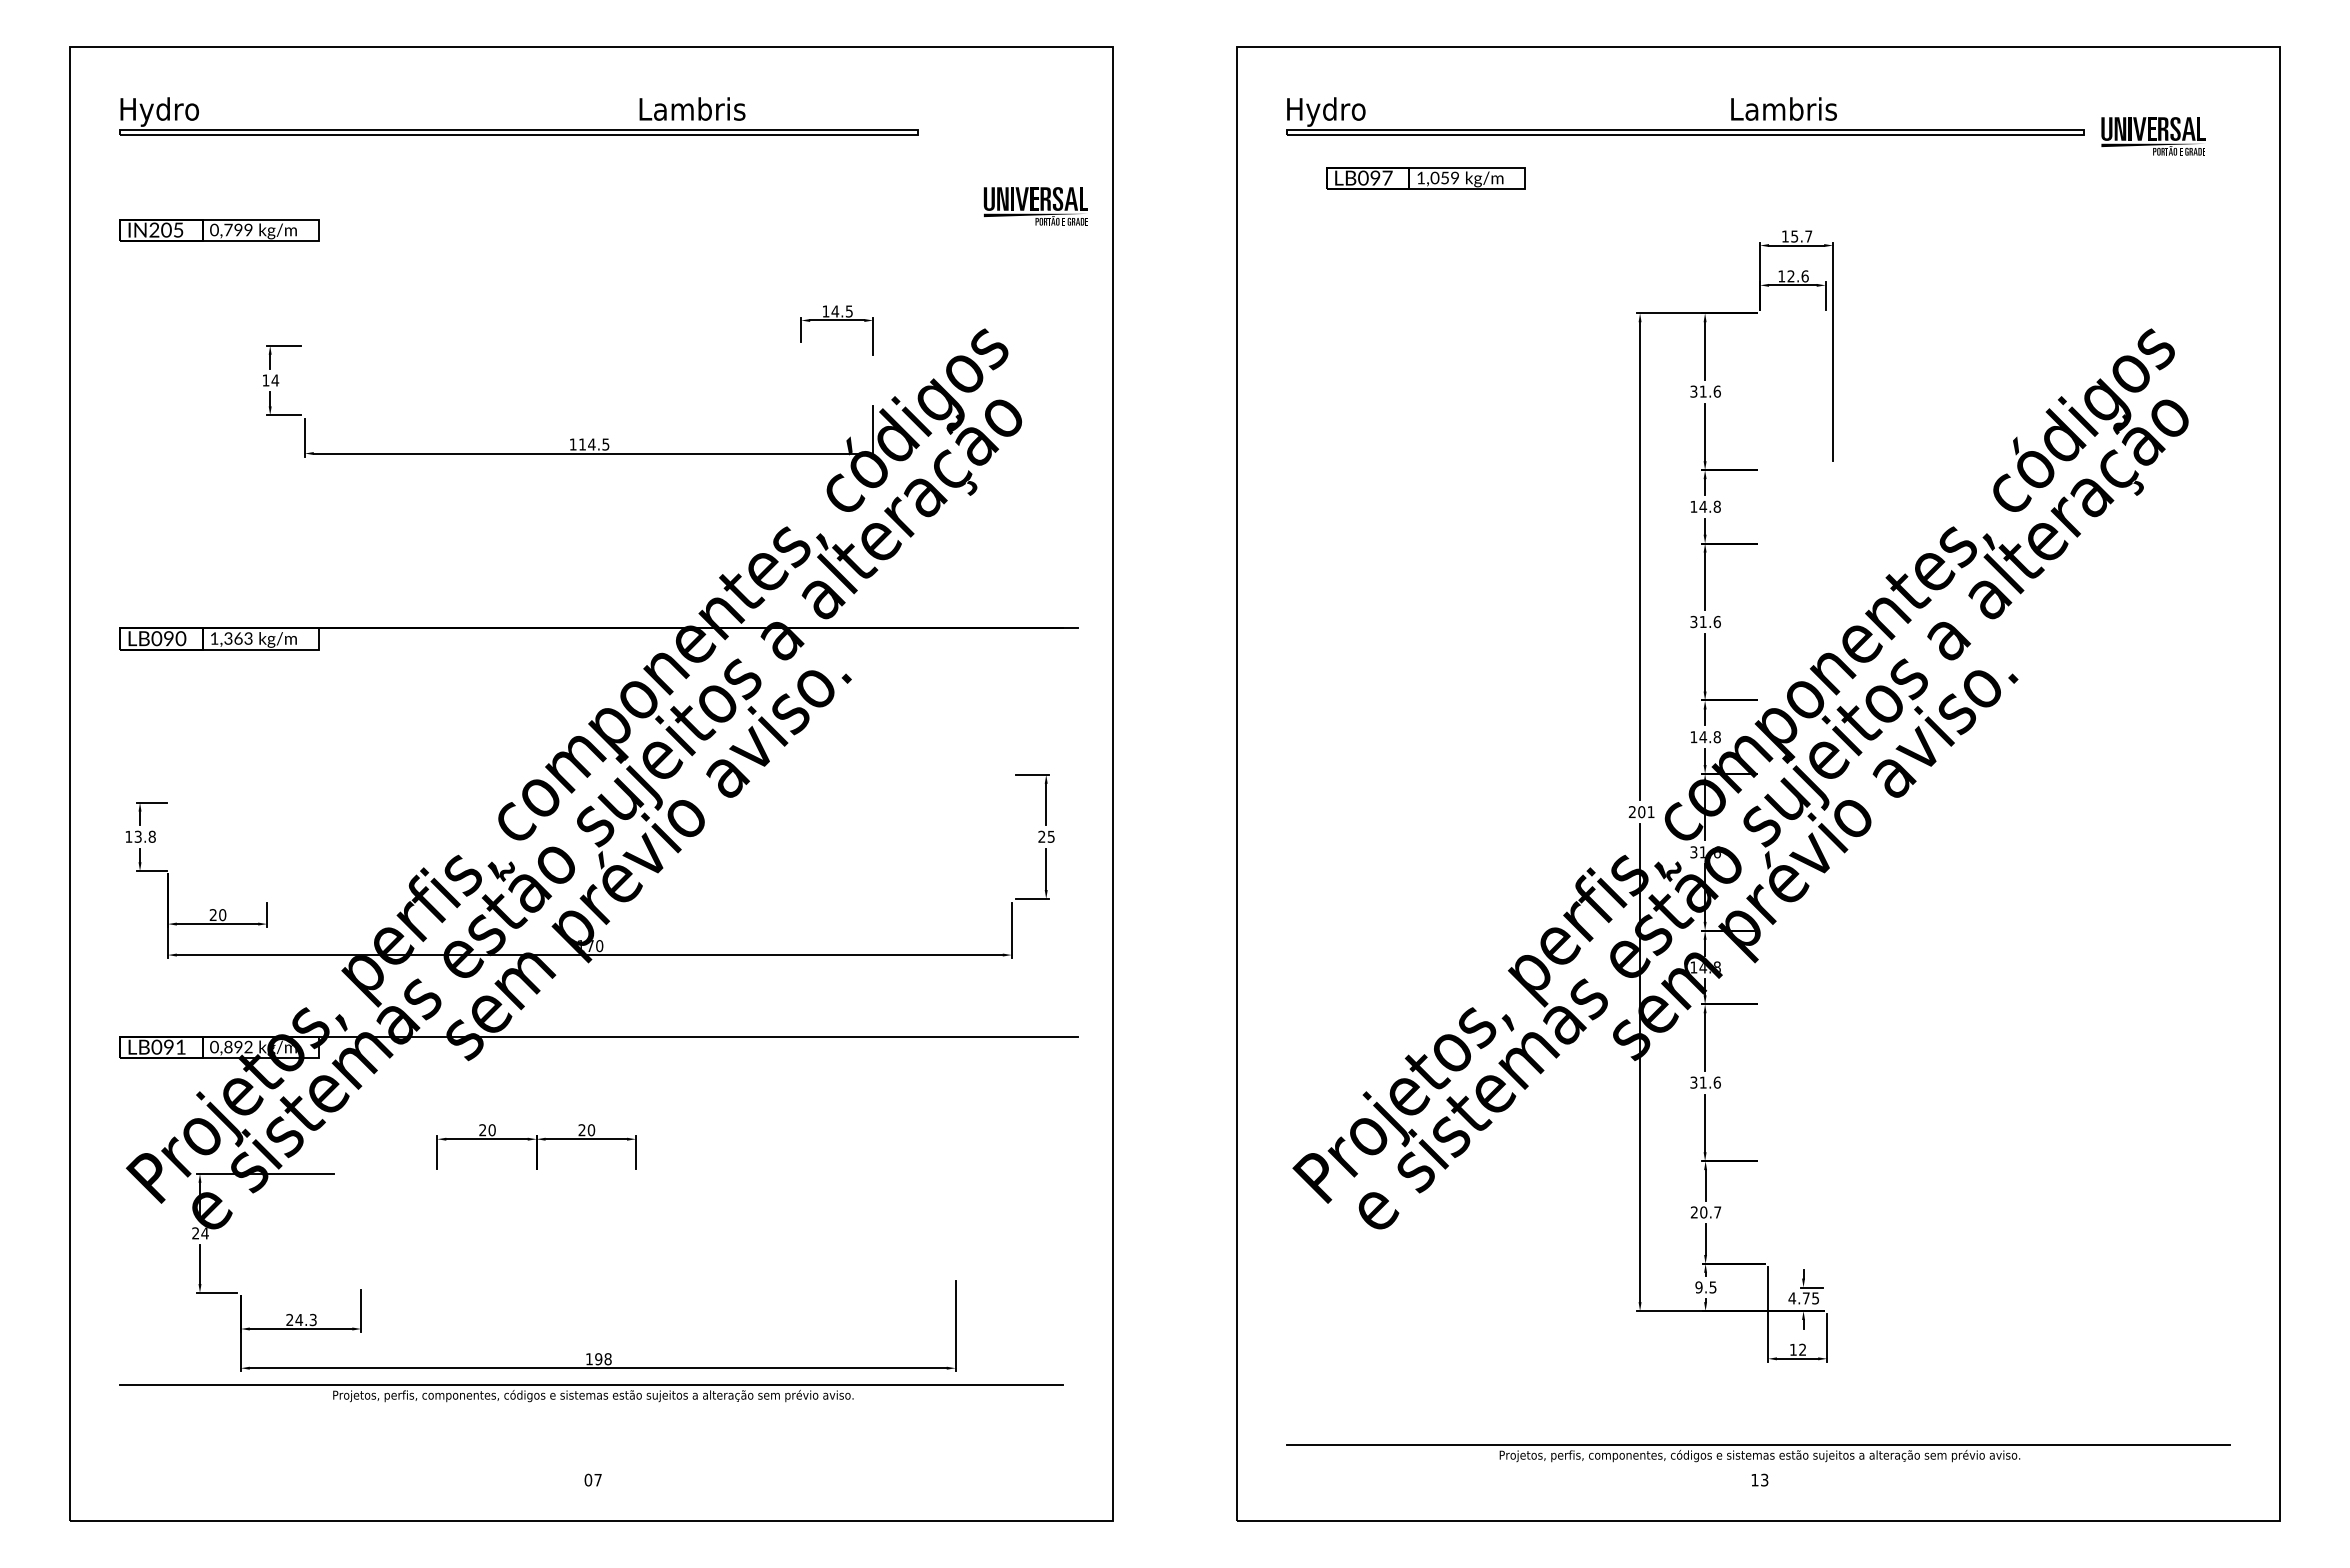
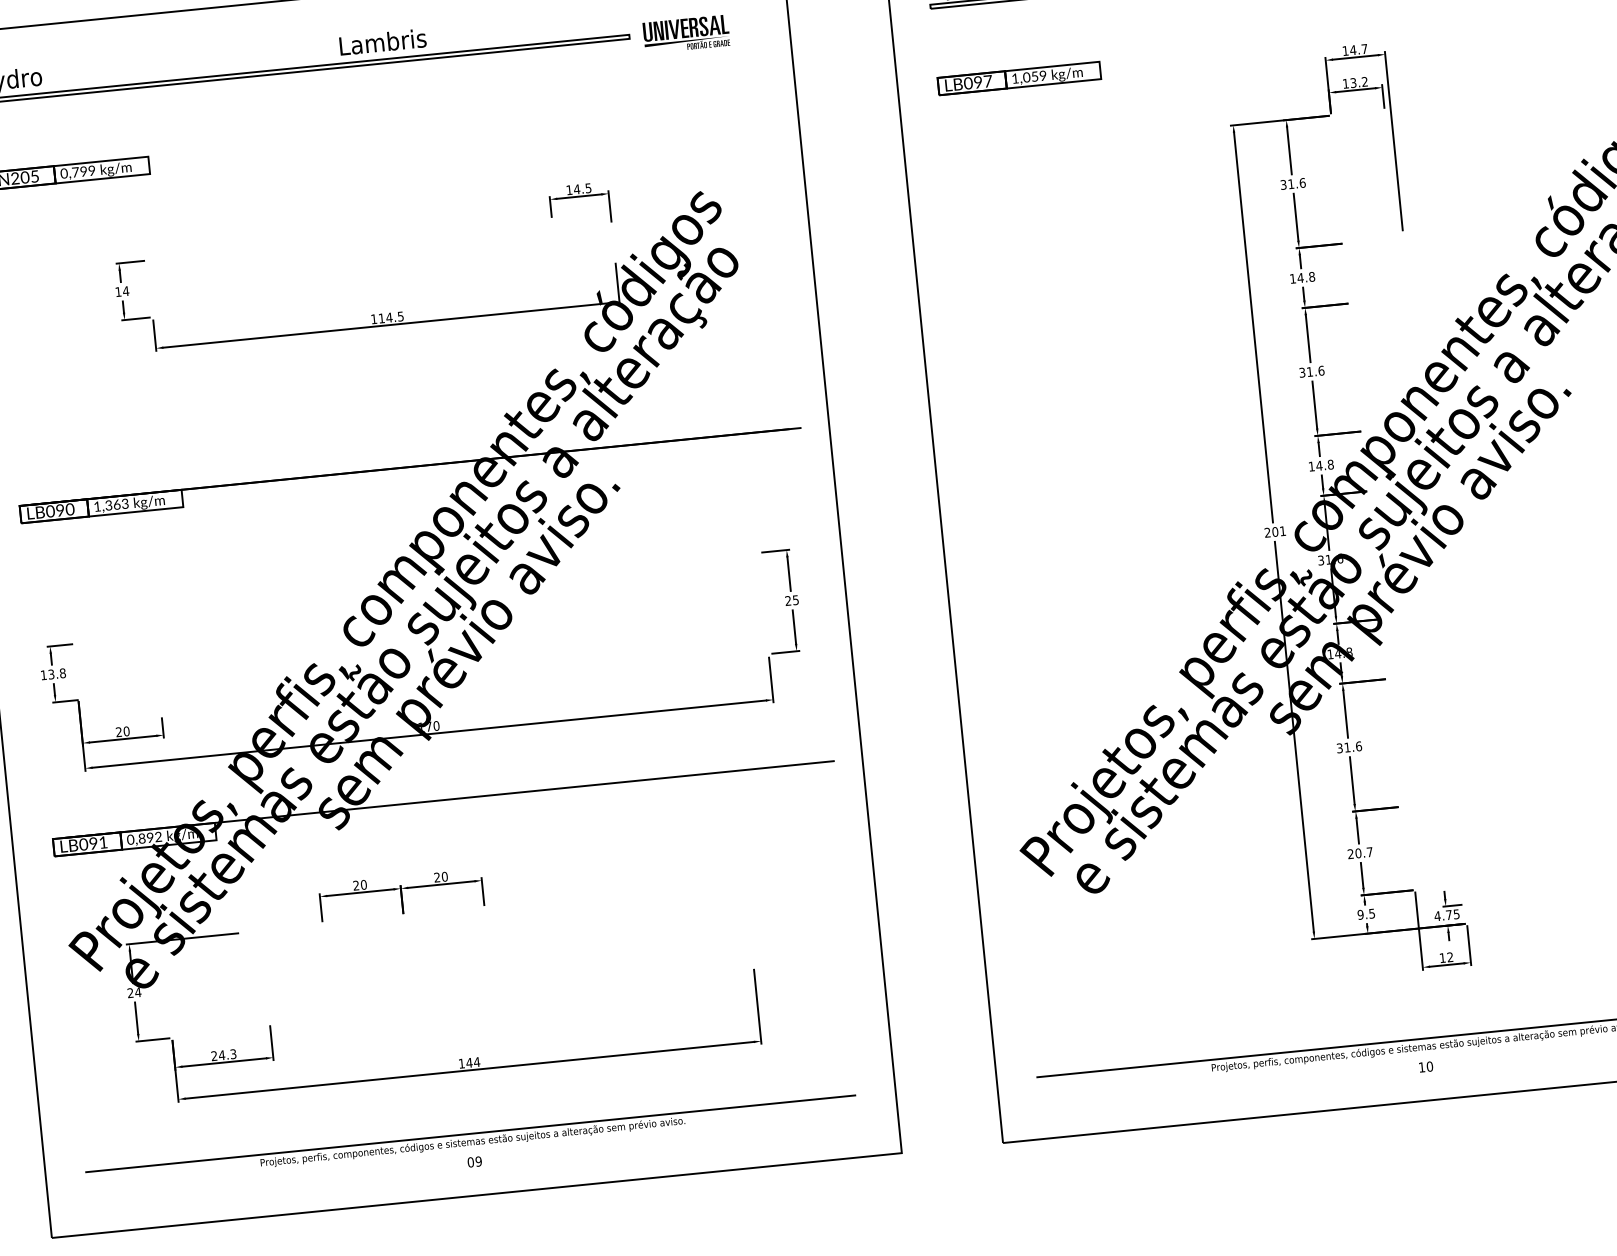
text: (692, 108) -> (382, 41), moved
part: (1425, 178) -> (1019, 78), moved
part: (1035, 206) -> (686, 34), moved
text: (1794, 236) -> (1353, 50), 15.7 -> 14.7
text: (1797, 276) -> (1358, 82), 12.6 -> 13.2
text: (602, 1359) -> (472, 1062), 198 -> 144
part: (591, 1393) -> (471, 1140), moved
text: (597, 1479) -> (478, 1161), 07 -> 09
text: (1764, 1479) -> (1429, 1066), 13 -> 10

